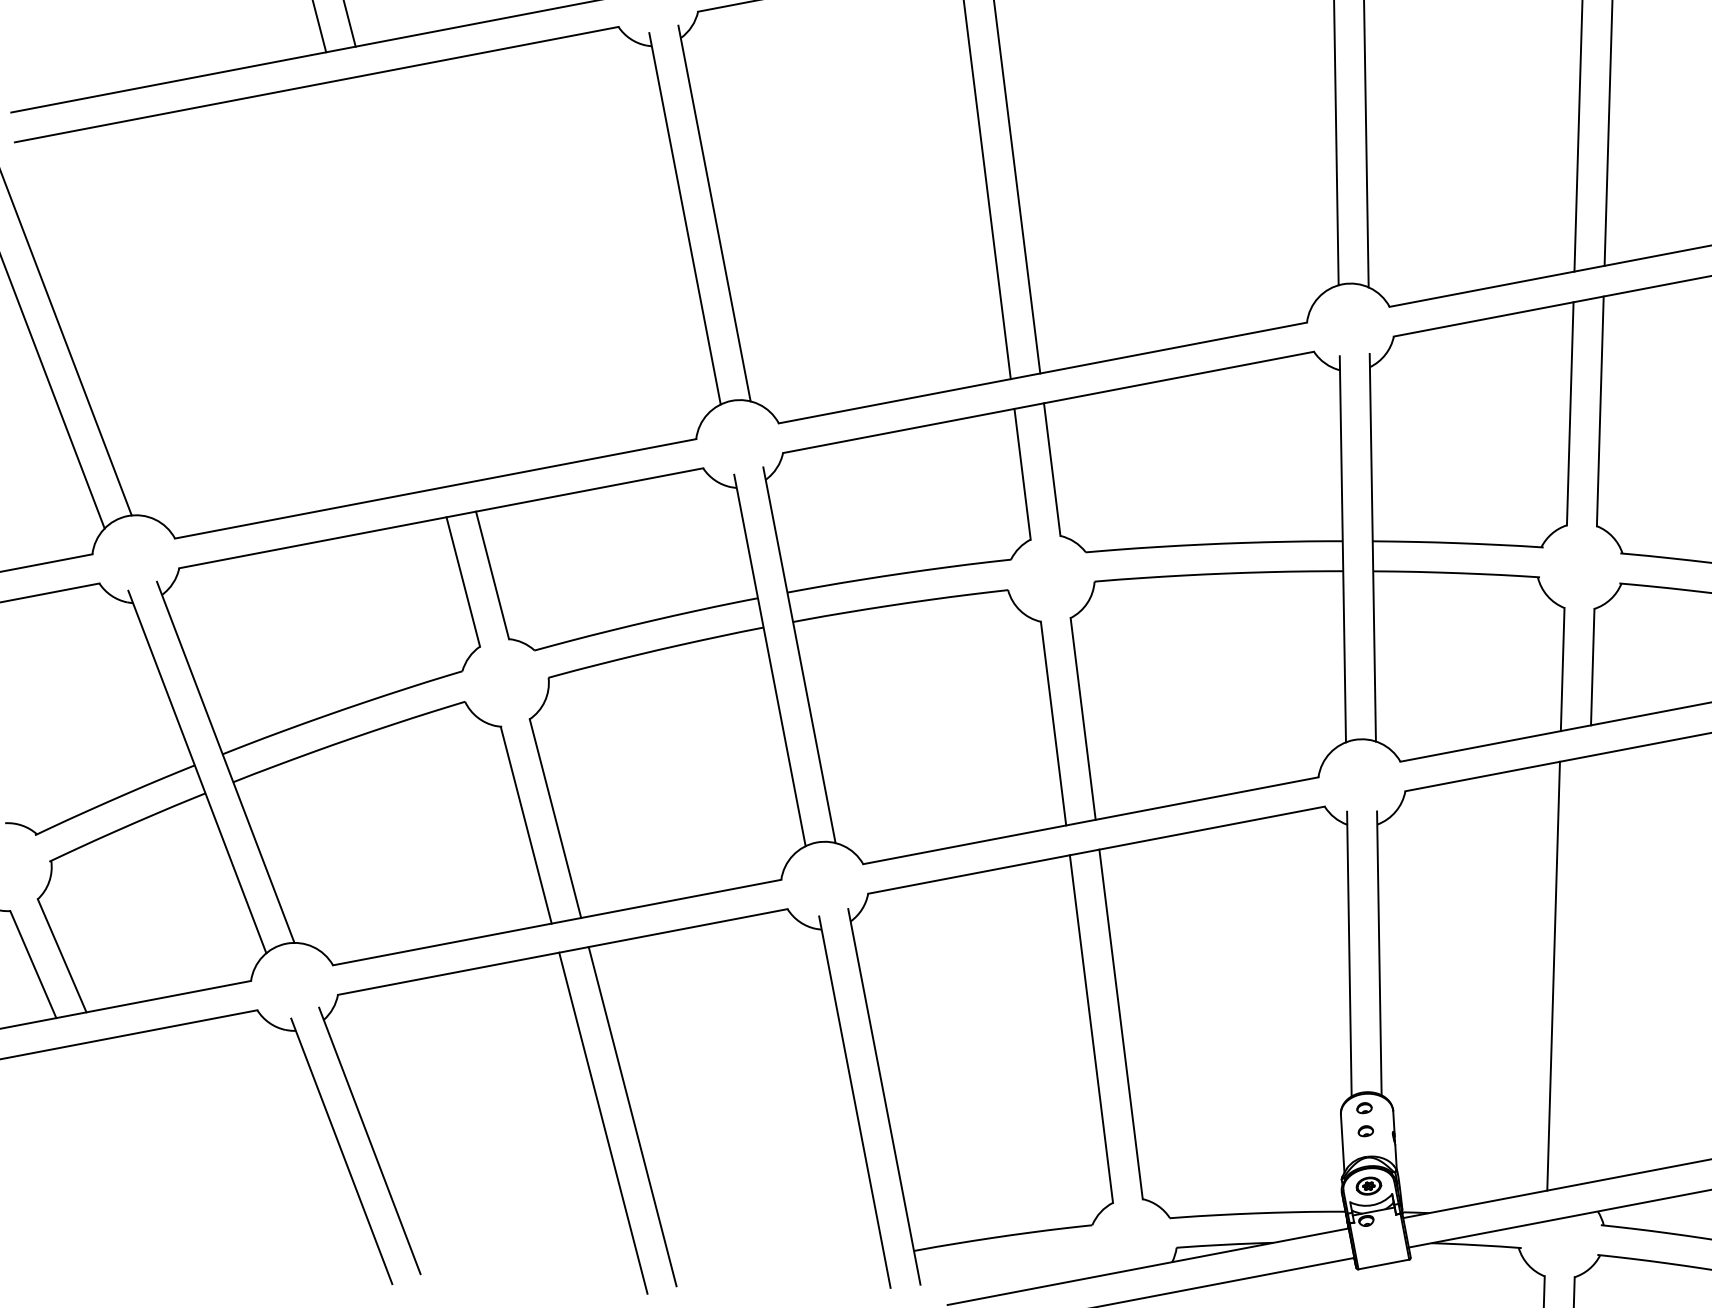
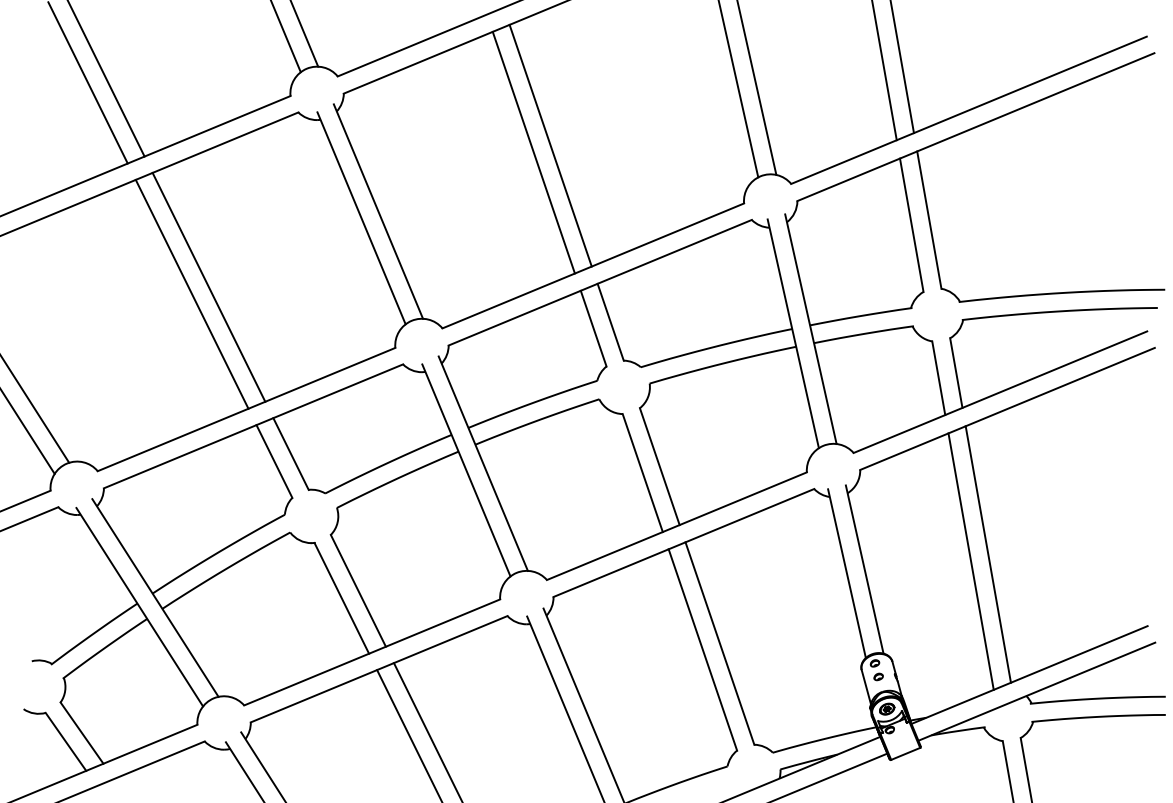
line: (415, 277) -> (208, 286), added
line: (385, 283) -> (191, 293), added
line: (1582, 970) -> (987, 554), added

